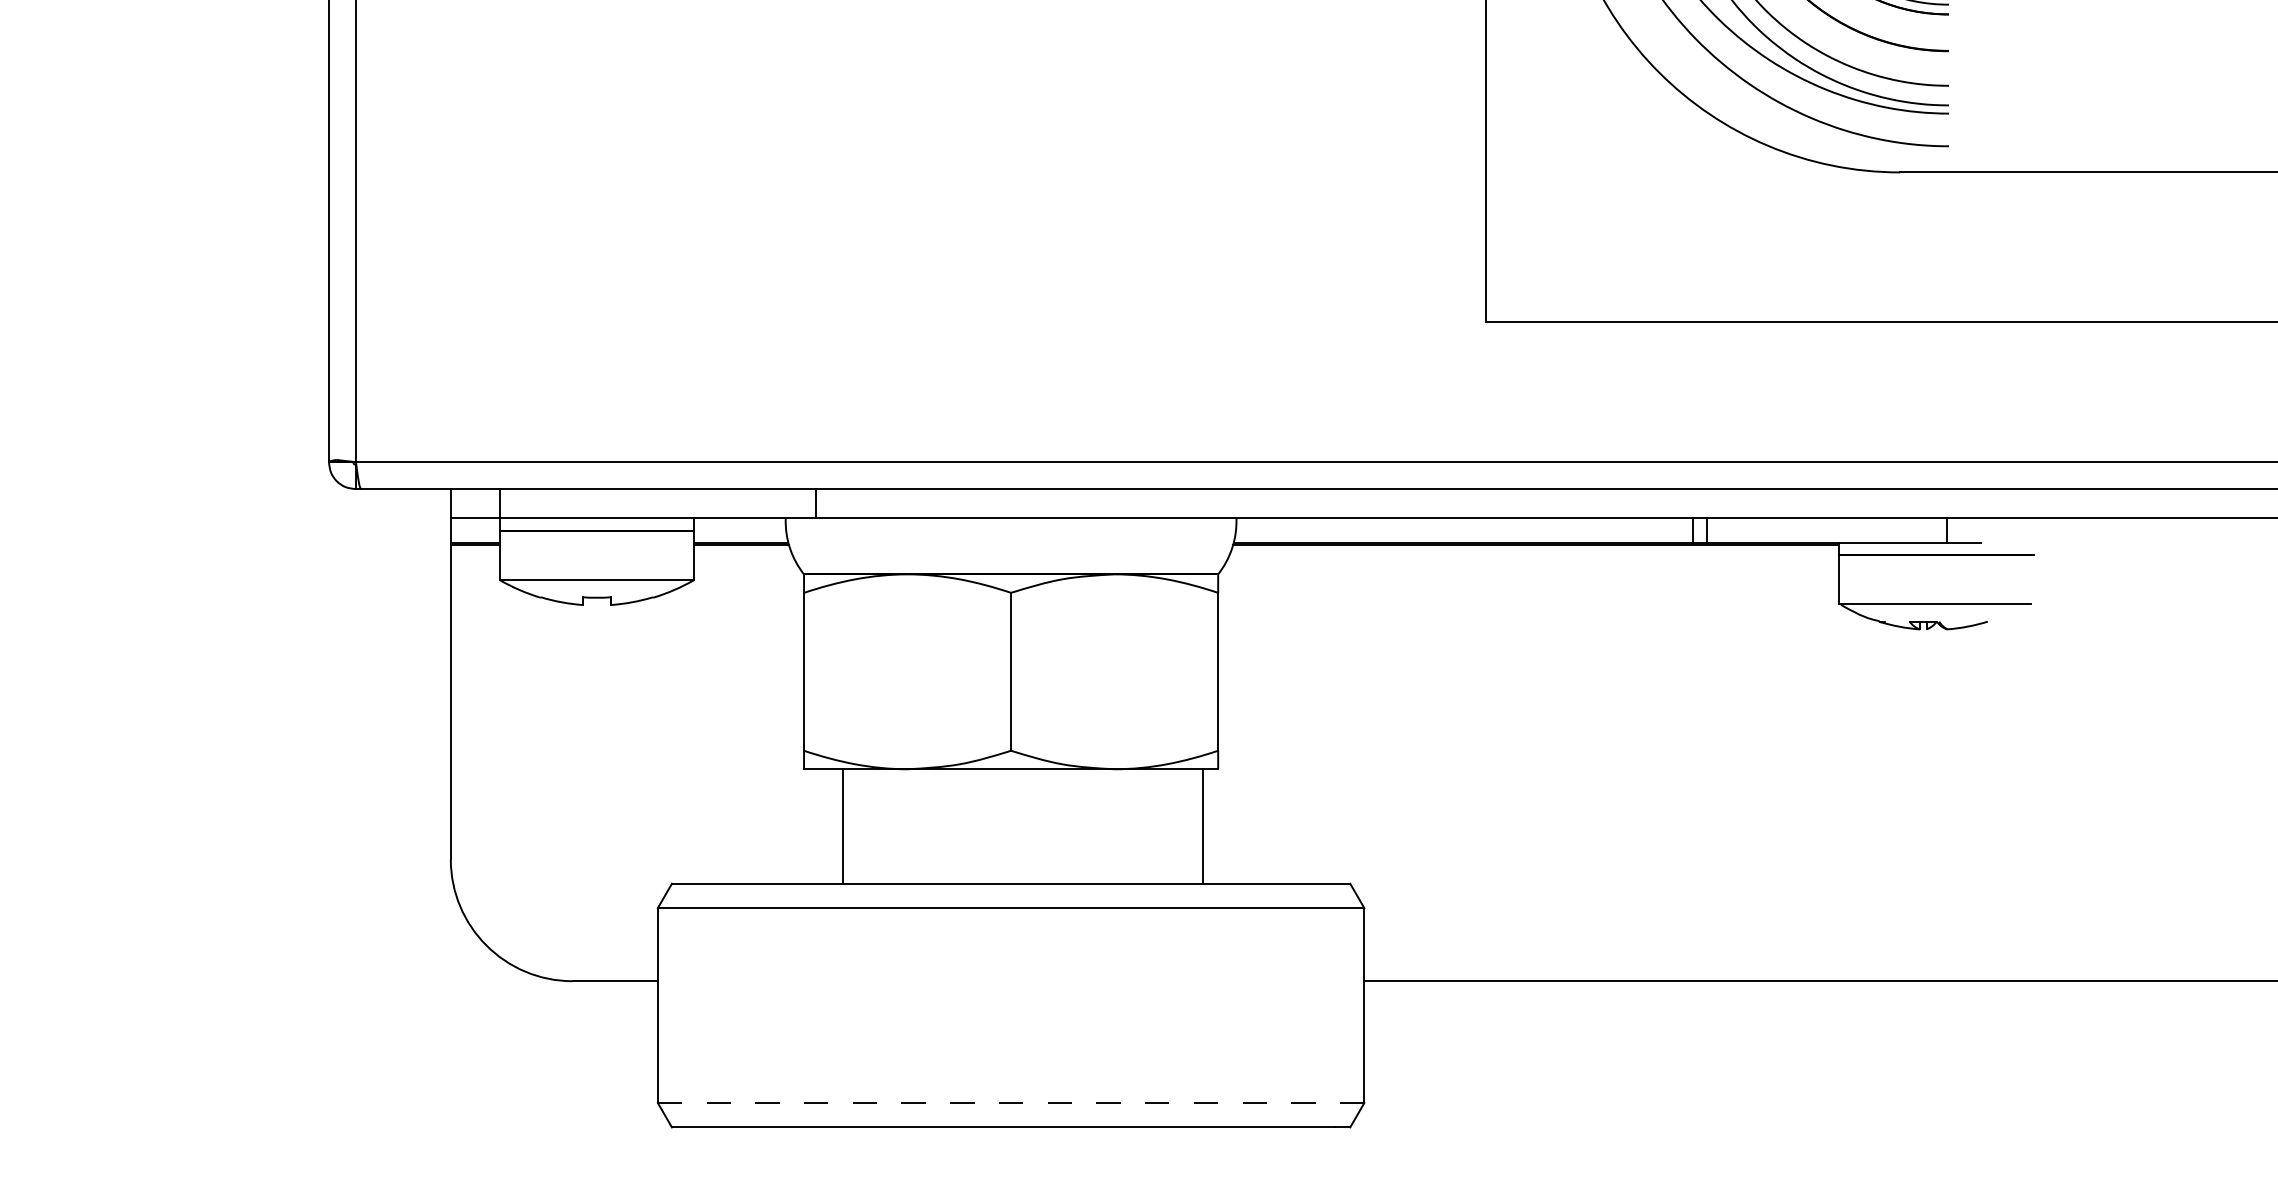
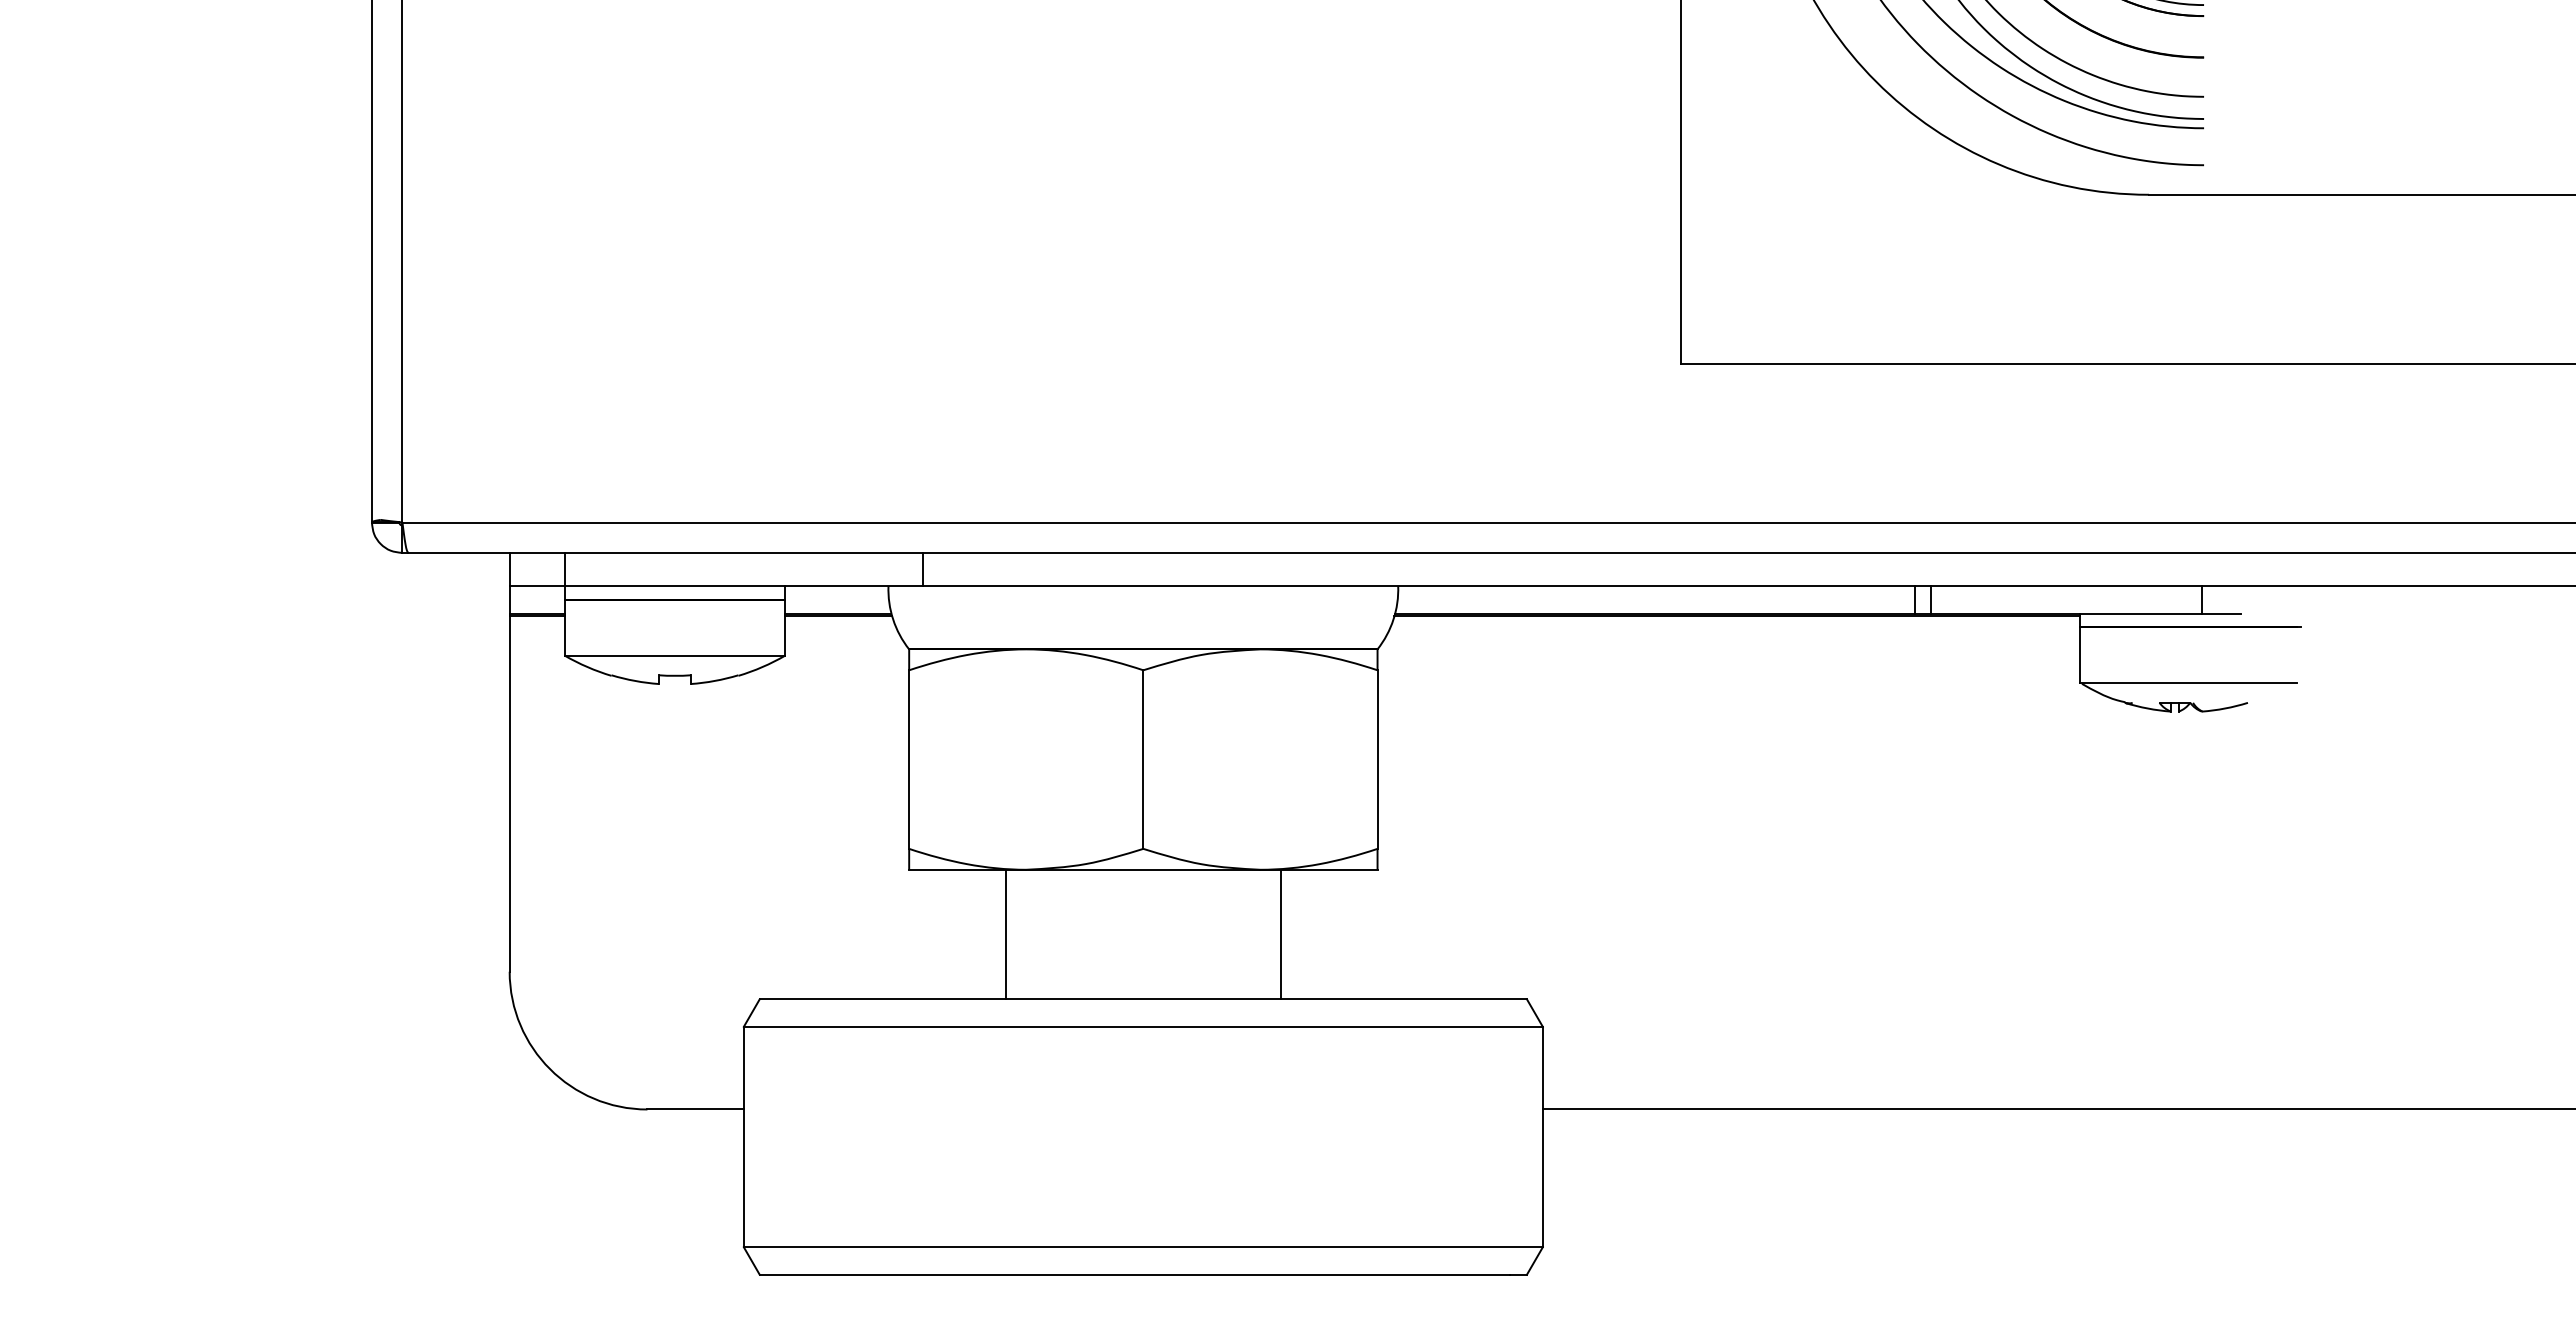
line: (843, 826) -> (1005, 934), moved
line: (1203, 826) -> (1281, 934), moved
line: (1011, 1103) -> (1143, 1247), dashed -> solid

